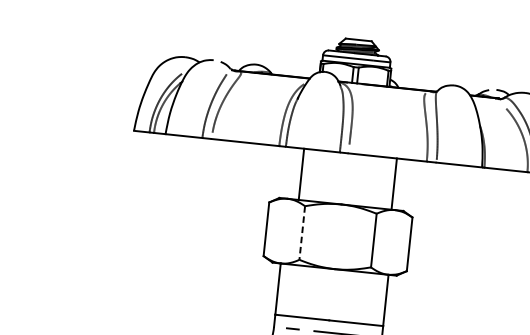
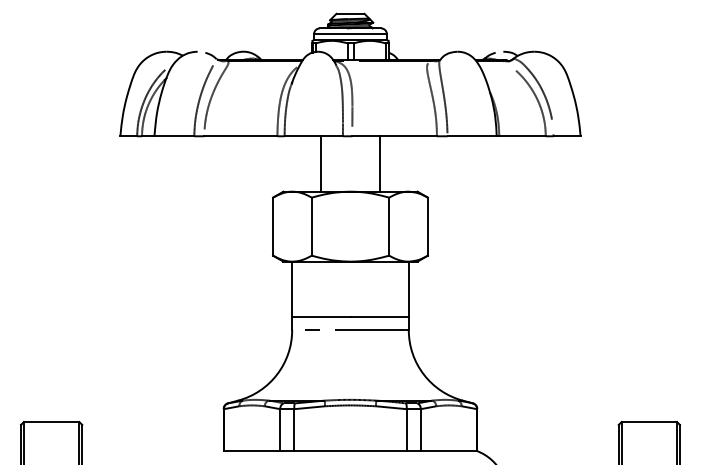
line: (301, 173) -> (321, 163), moved
line: (394, 183) -> (379, 163), moved
line: (302, 232) -> (311, 226), dashed -> solid

